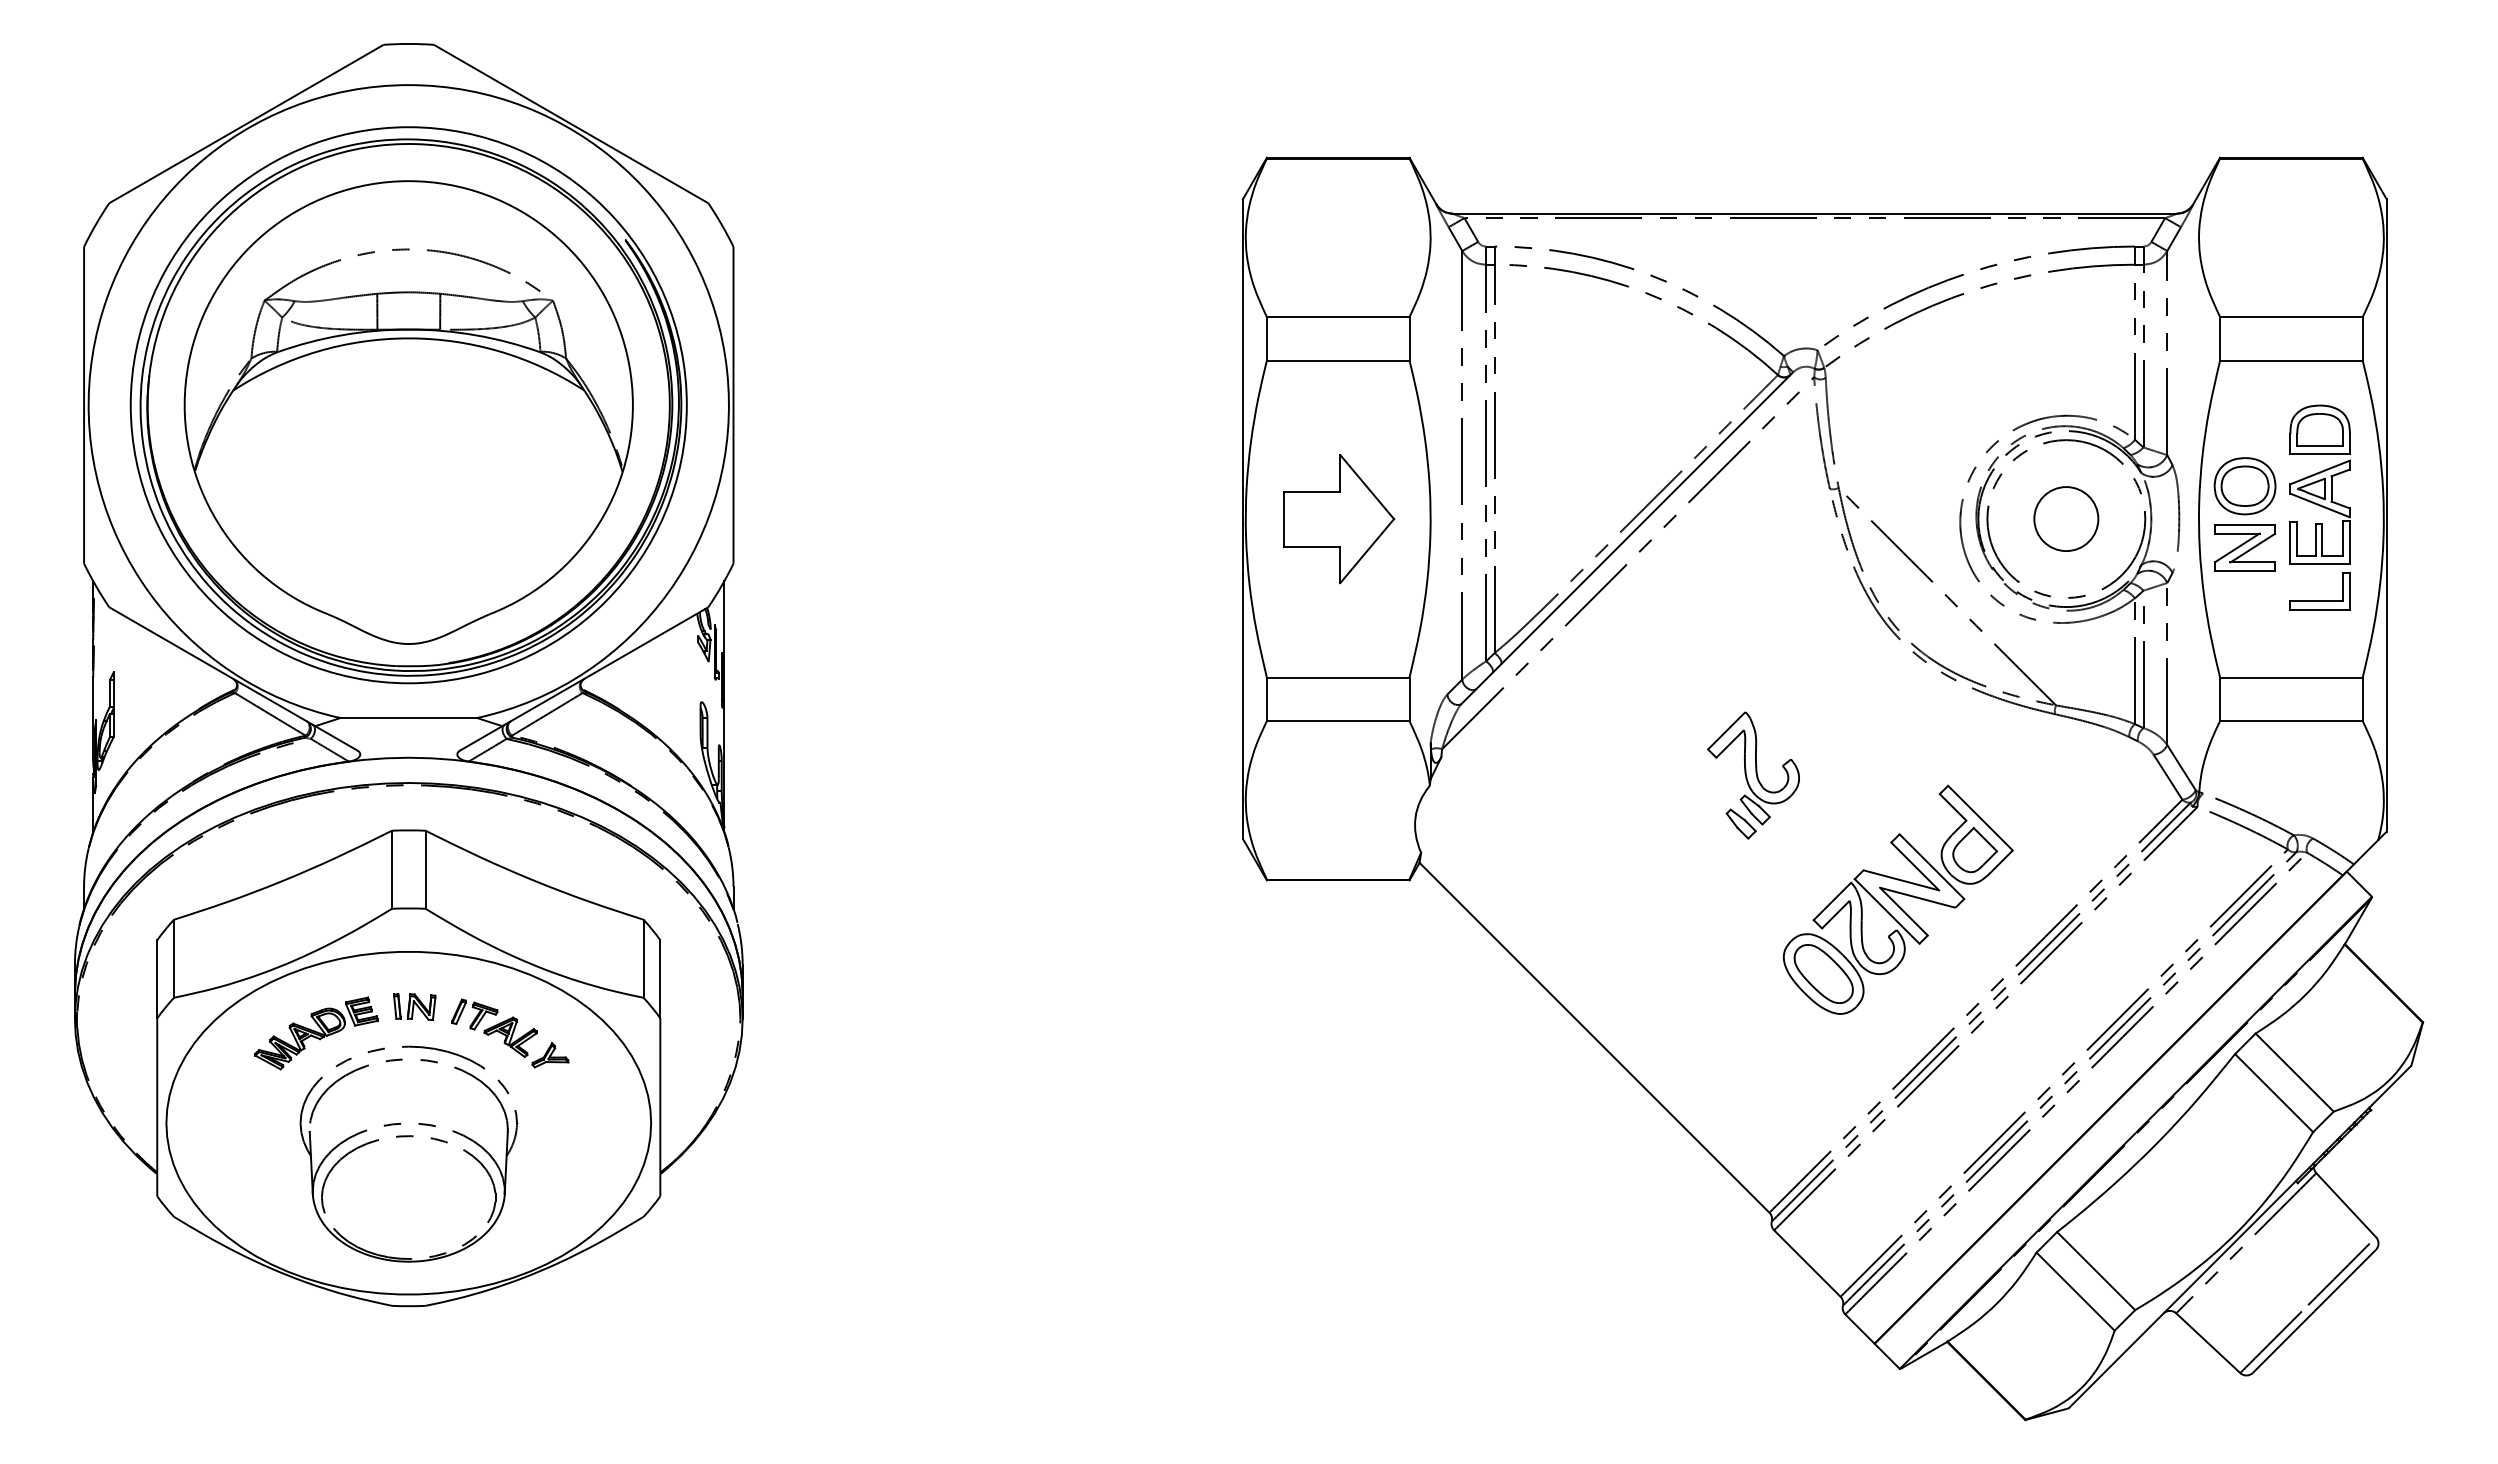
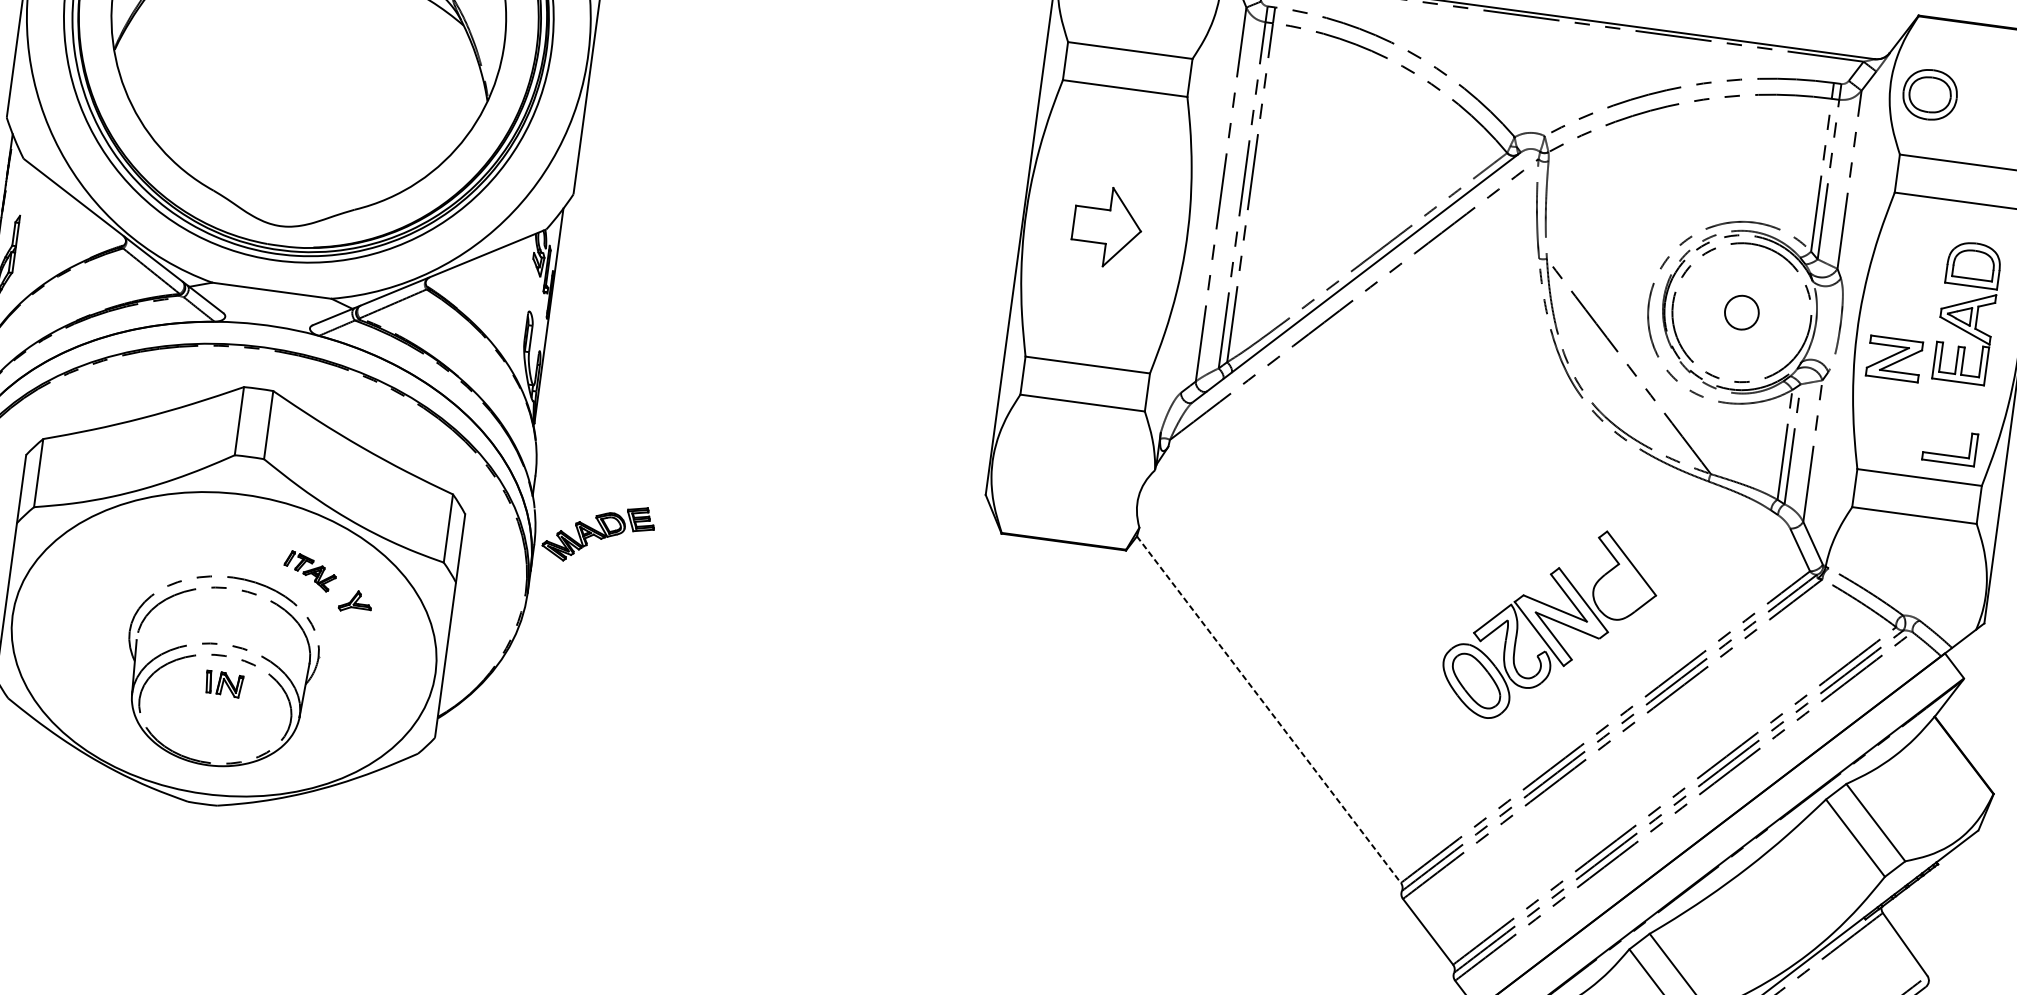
part: (2244, 486) -> (1929, 94), moved
part: (1339, 519) -> (1107, 227), size x0.7
circle: (2066, 519) -> (1741, 313), size x0.6
part: (2319, 600) -> (1948, 454), moved
part: (1753, 775) -> (1438, 499), removed
part: (1975, 849) -> (1623, 590), removed
part: (414, 1006) -> (223, 683), moved
part: (494, 1027) -> (310, 570), size x0.7
part: (316, 1033) -> (598, 533), moved
line: (1594, 1038) -> (1268, 710), solid -> dashed

